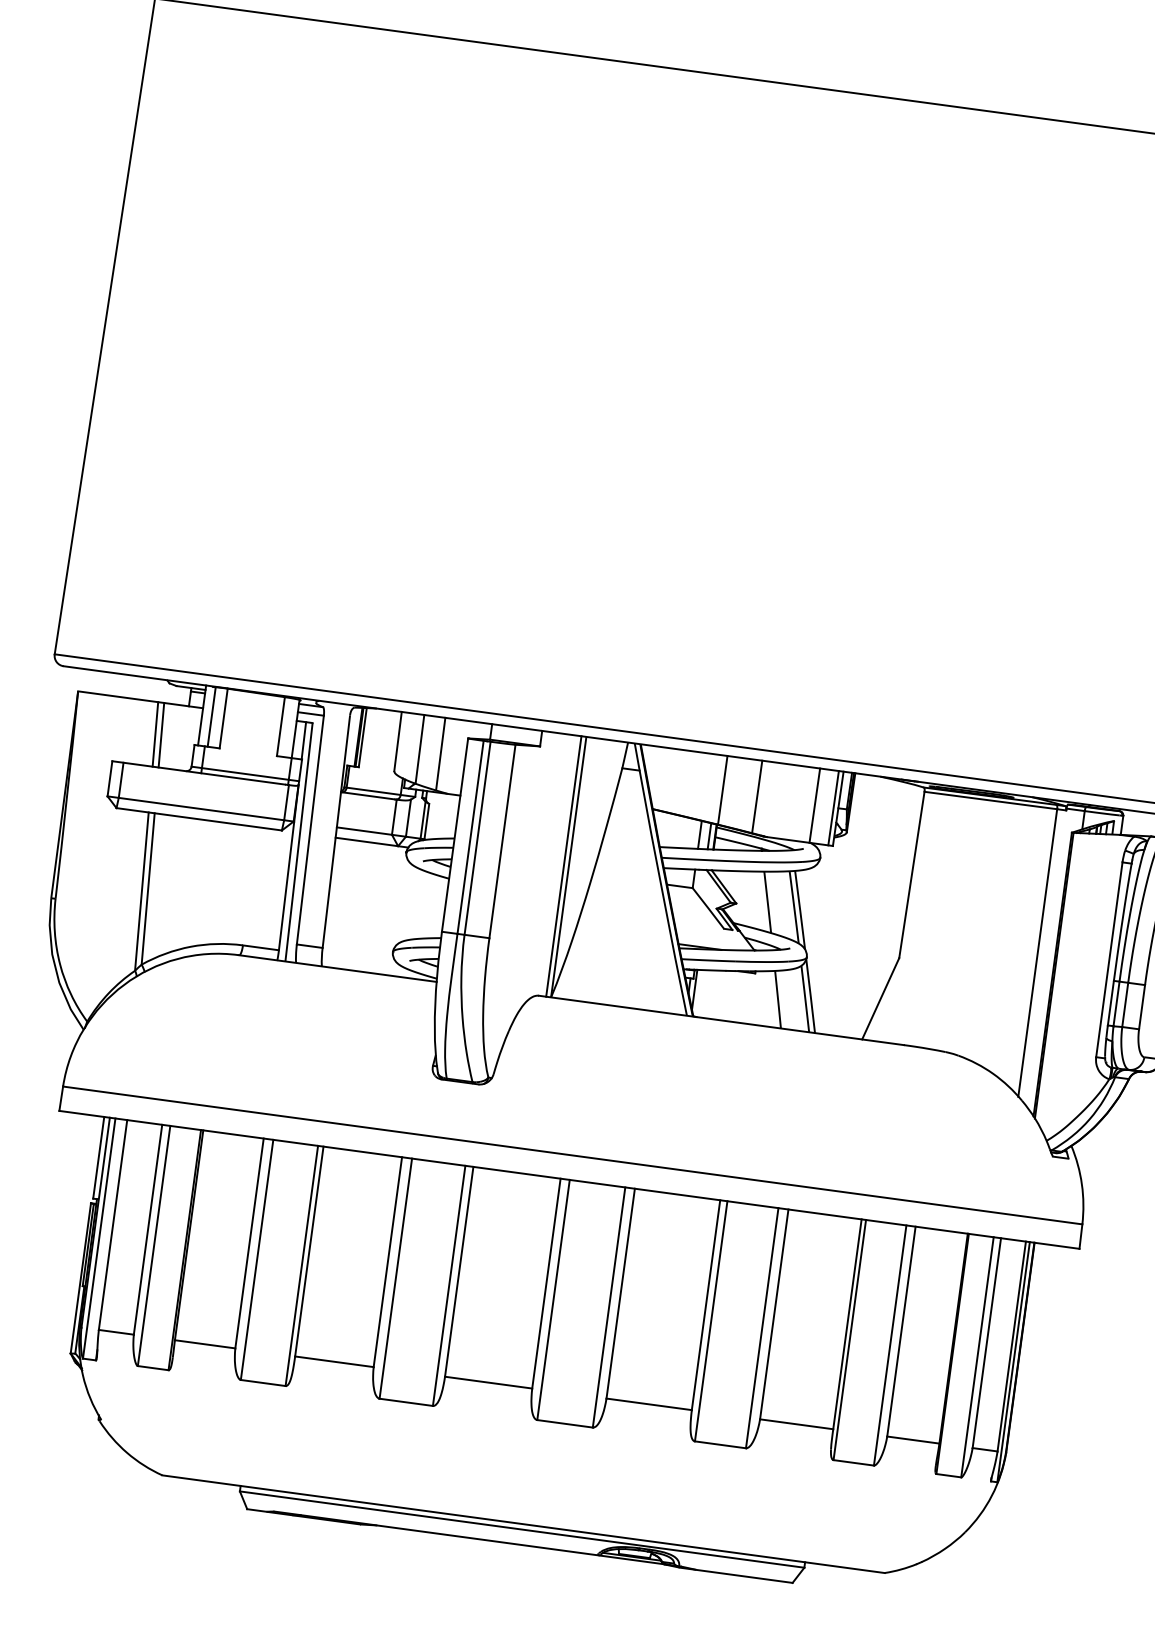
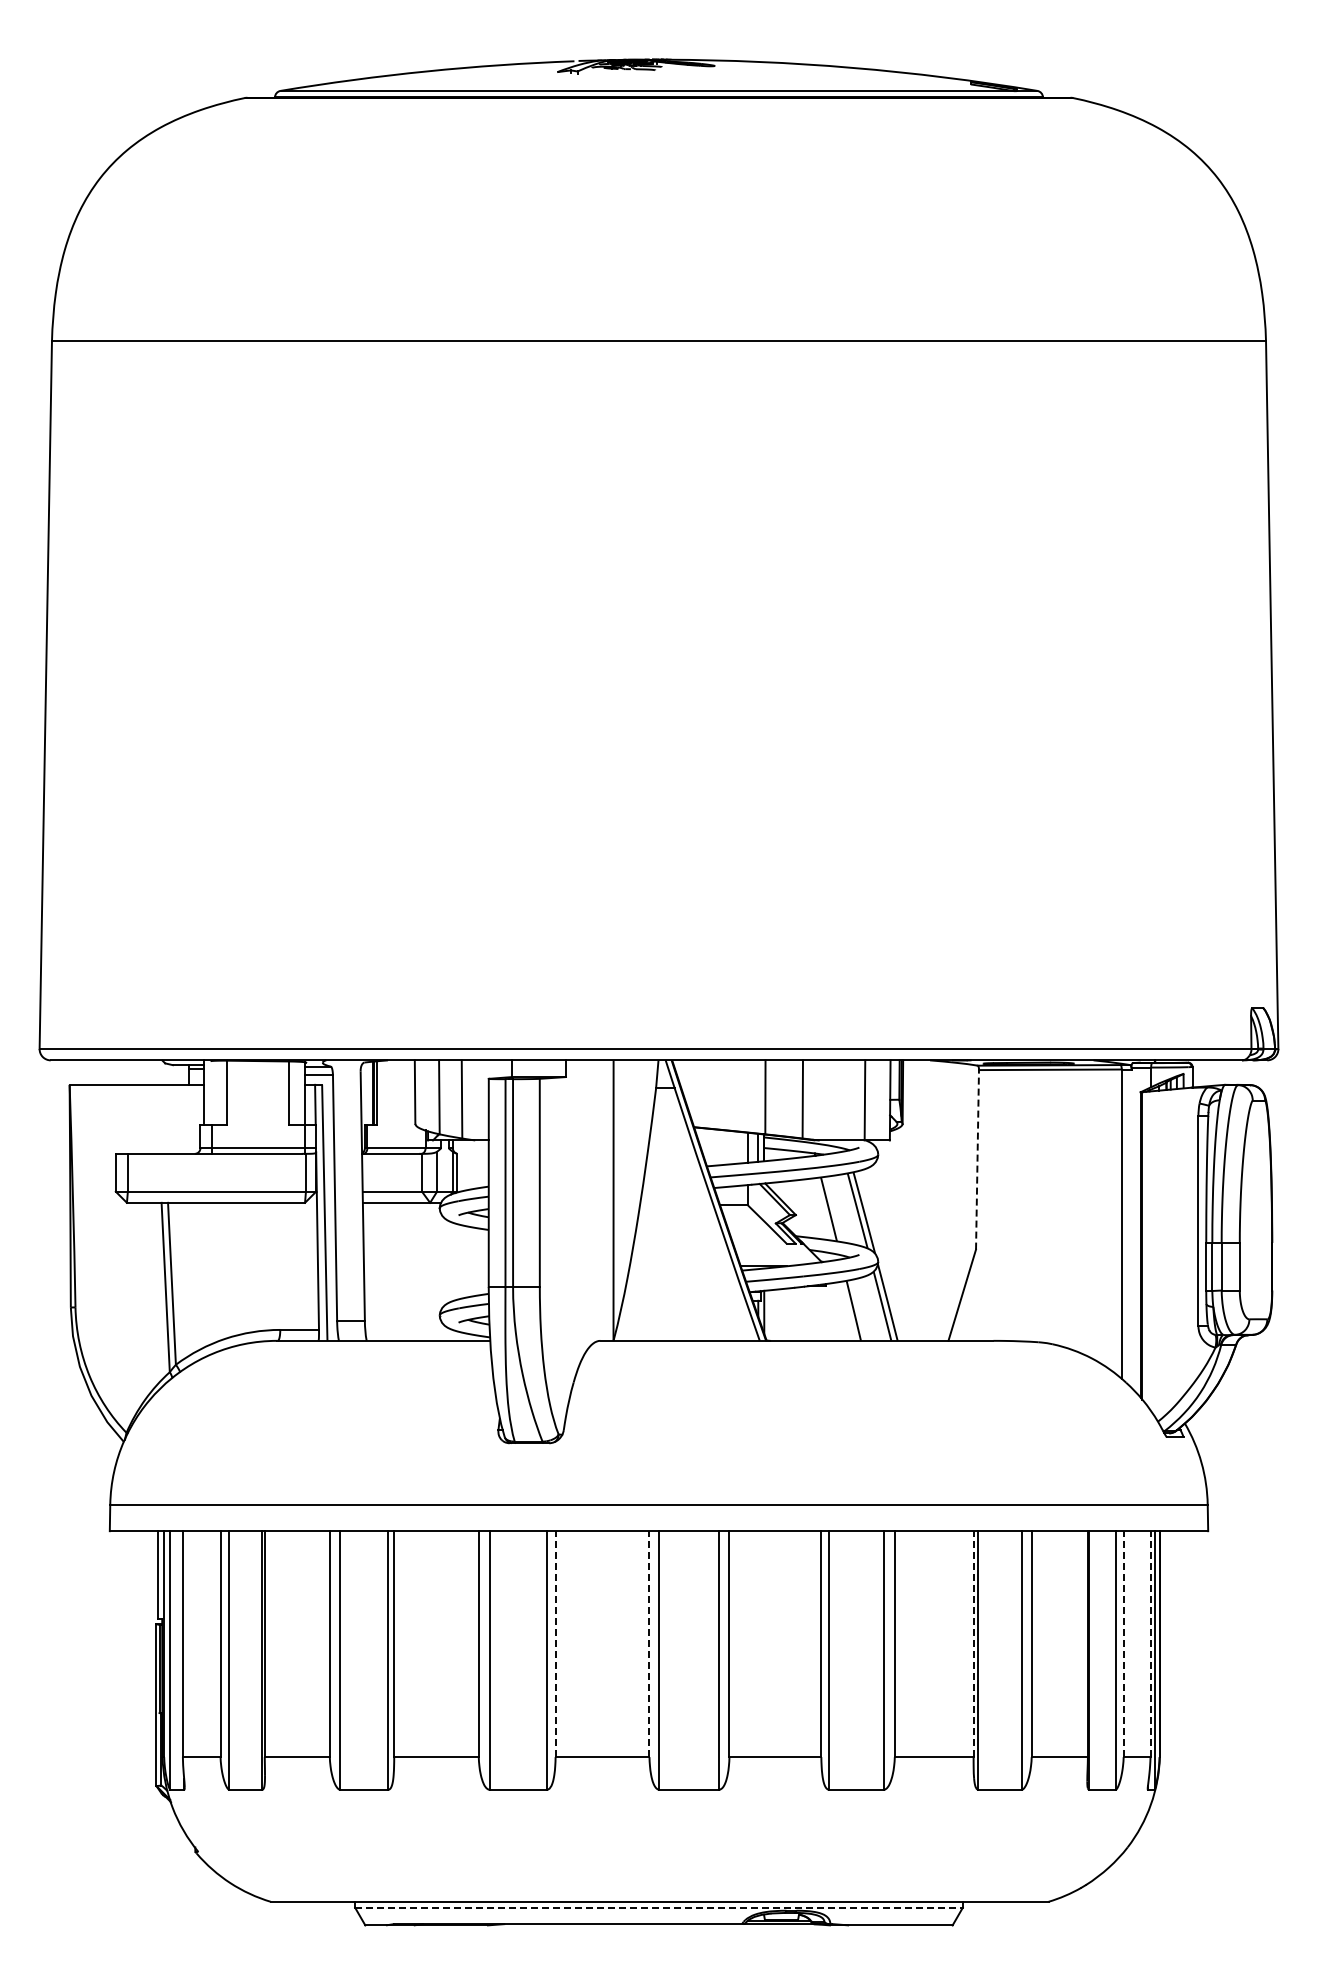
line: (211, 716) -> (214, 1092), removed
line: (155, 733) -> (157, 1118), removed
line: (161, 734) -> (163, 1118), removed
line: (832, 808) -> (884, 1100), removed
line: (564, 866) -> (608, 1200), removed
line: (911, 874) -> (977, 1159), solid -> dashed
line: (459, 1272) -> (555, 1644), solid -> dashed
line: (546, 1283) -> (649, 1644), solid -> dashed
line: (847, 1324) -> (973, 1644), solid -> dashed
line: (986, 1343) -> (1123, 1644), solid -> dashed
line: (1011, 1346) -> (1150, 1644), solid -> dashed
line: (521, 1529) -> (658, 1907), solid -> dashed

